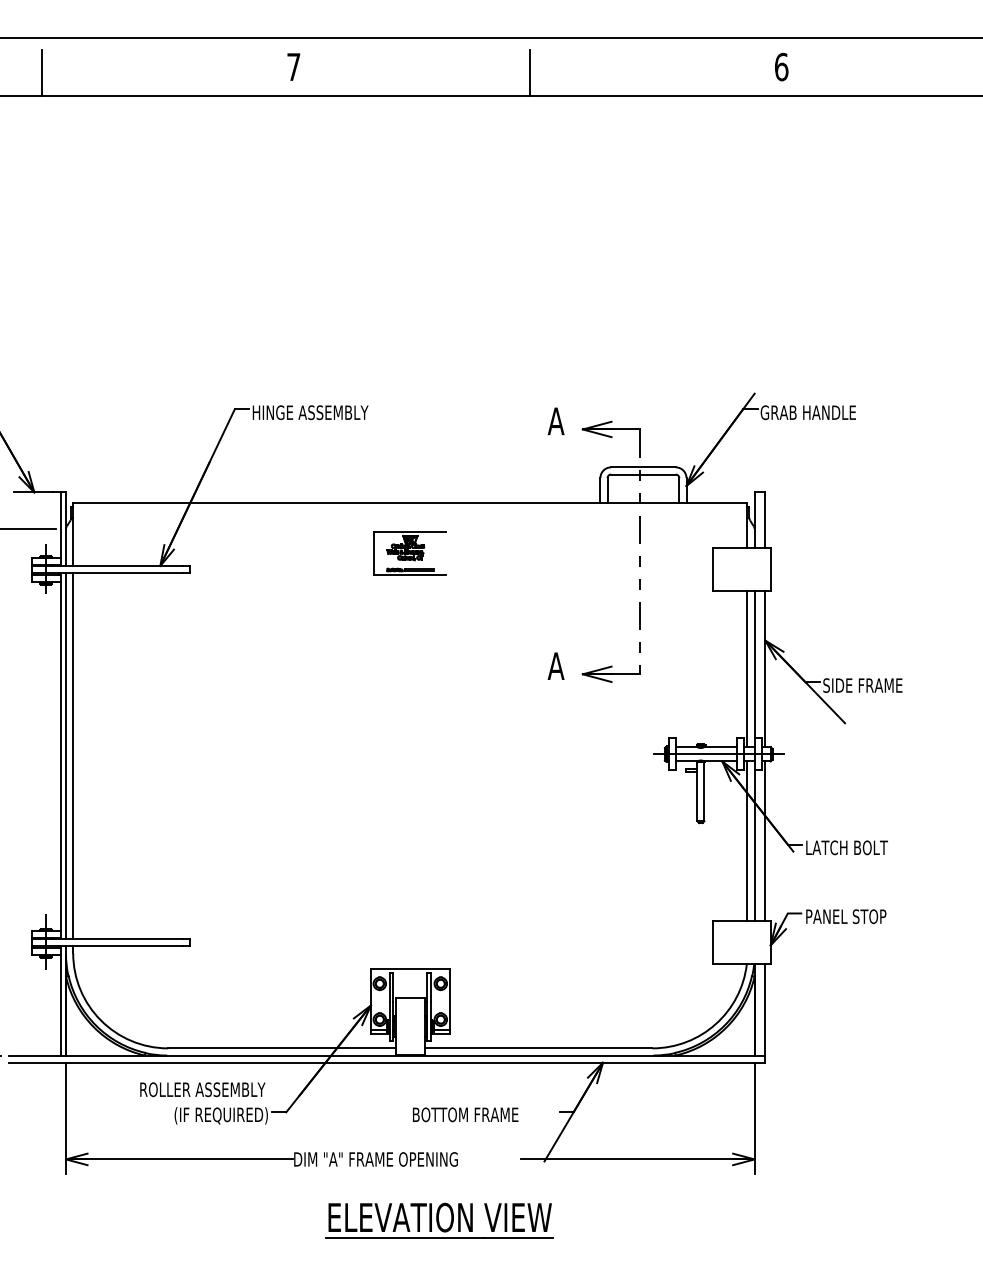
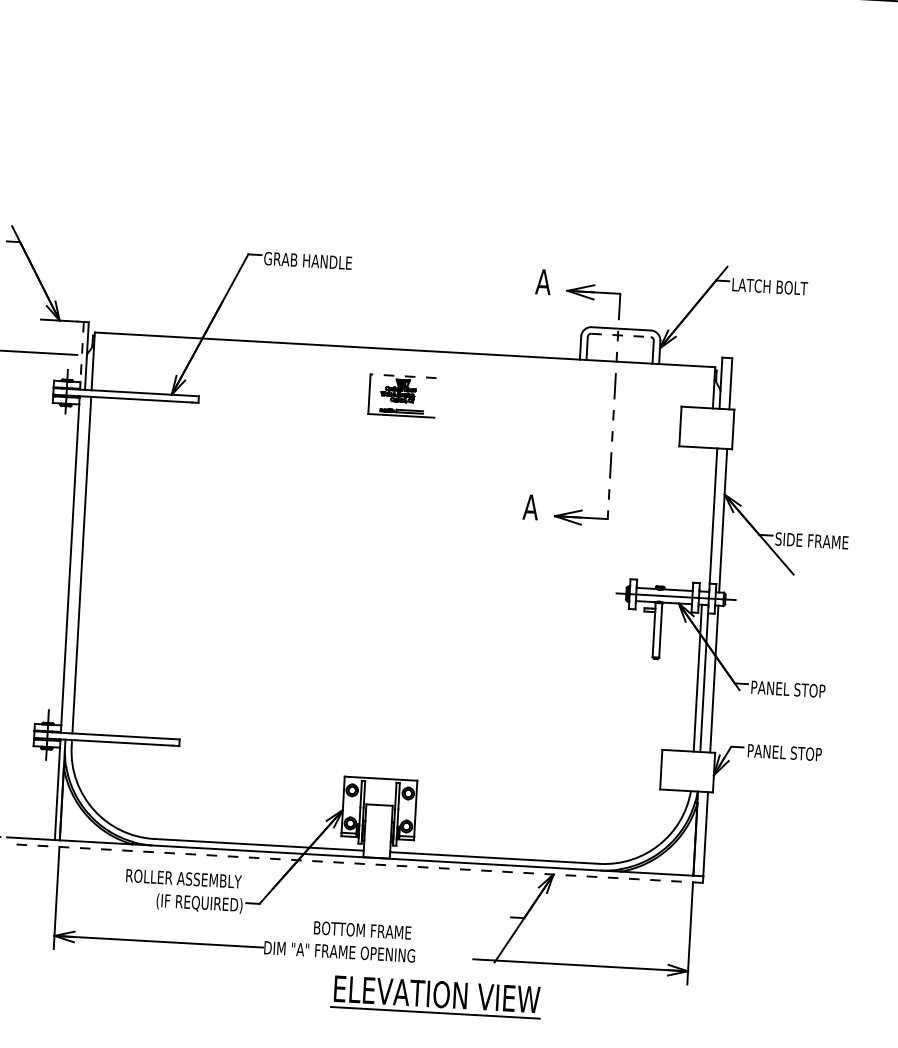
text: (310, 412) -> (317, 261), HINGE ASSEMBLY -> GRAB HANDLE
text: (807, 412) -> (775, 286), GRAB HANDLE -> LATCH BOLT
line: (643, 474) -> (621, 335), solid -> dashed
line: (60, 525) -> (82, 352), solid -> dashed
line: (410, 531) -> (403, 375), solid -> dashed
line: (747, 669) -> (706, 520), removed
line: (66, 755) -> (75, 564), removed
text: (847, 847) -> (789, 689), LATCH BOLT -> PANEL STOP
line: (386, 1062) -> (354, 863), solid -> dashed
text: (465, 1114) -> (362, 930), moved
part: (439, 1220) -> (436, 997), moved

